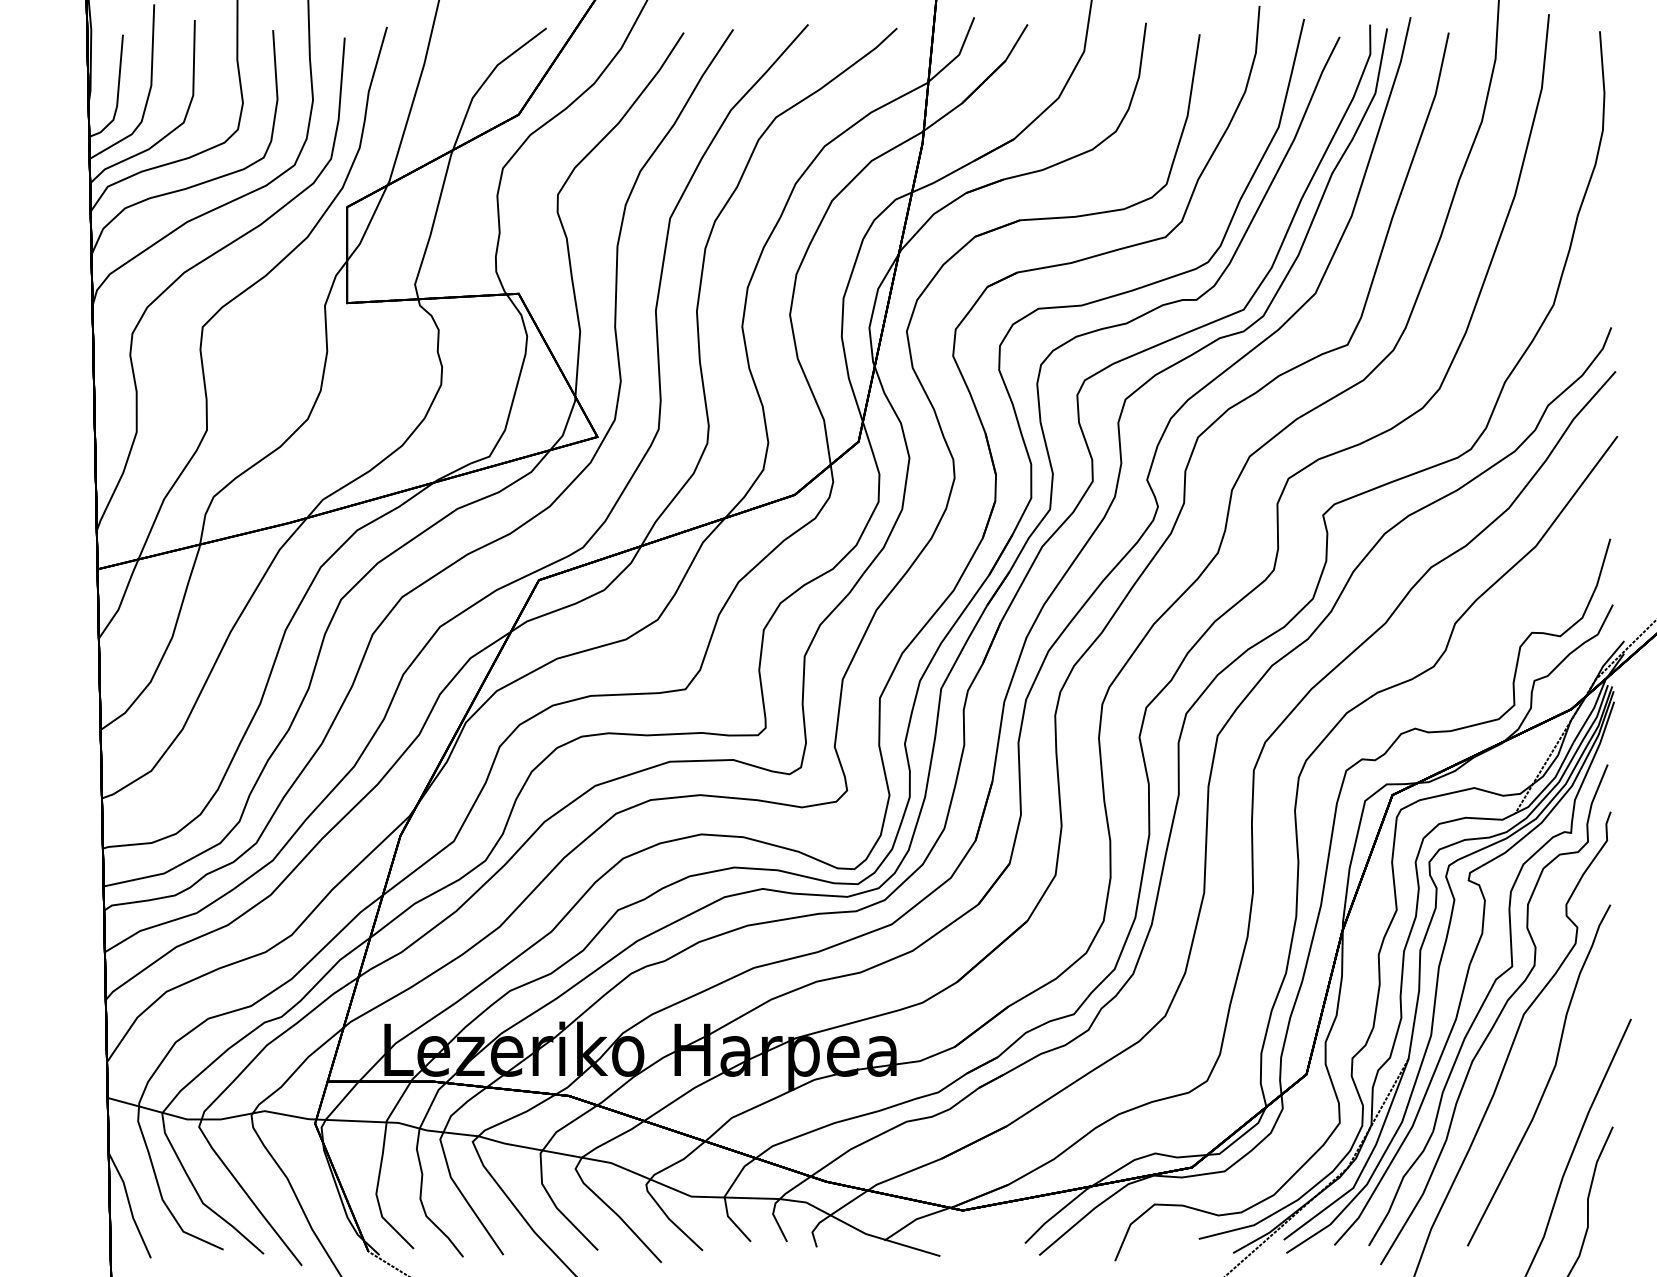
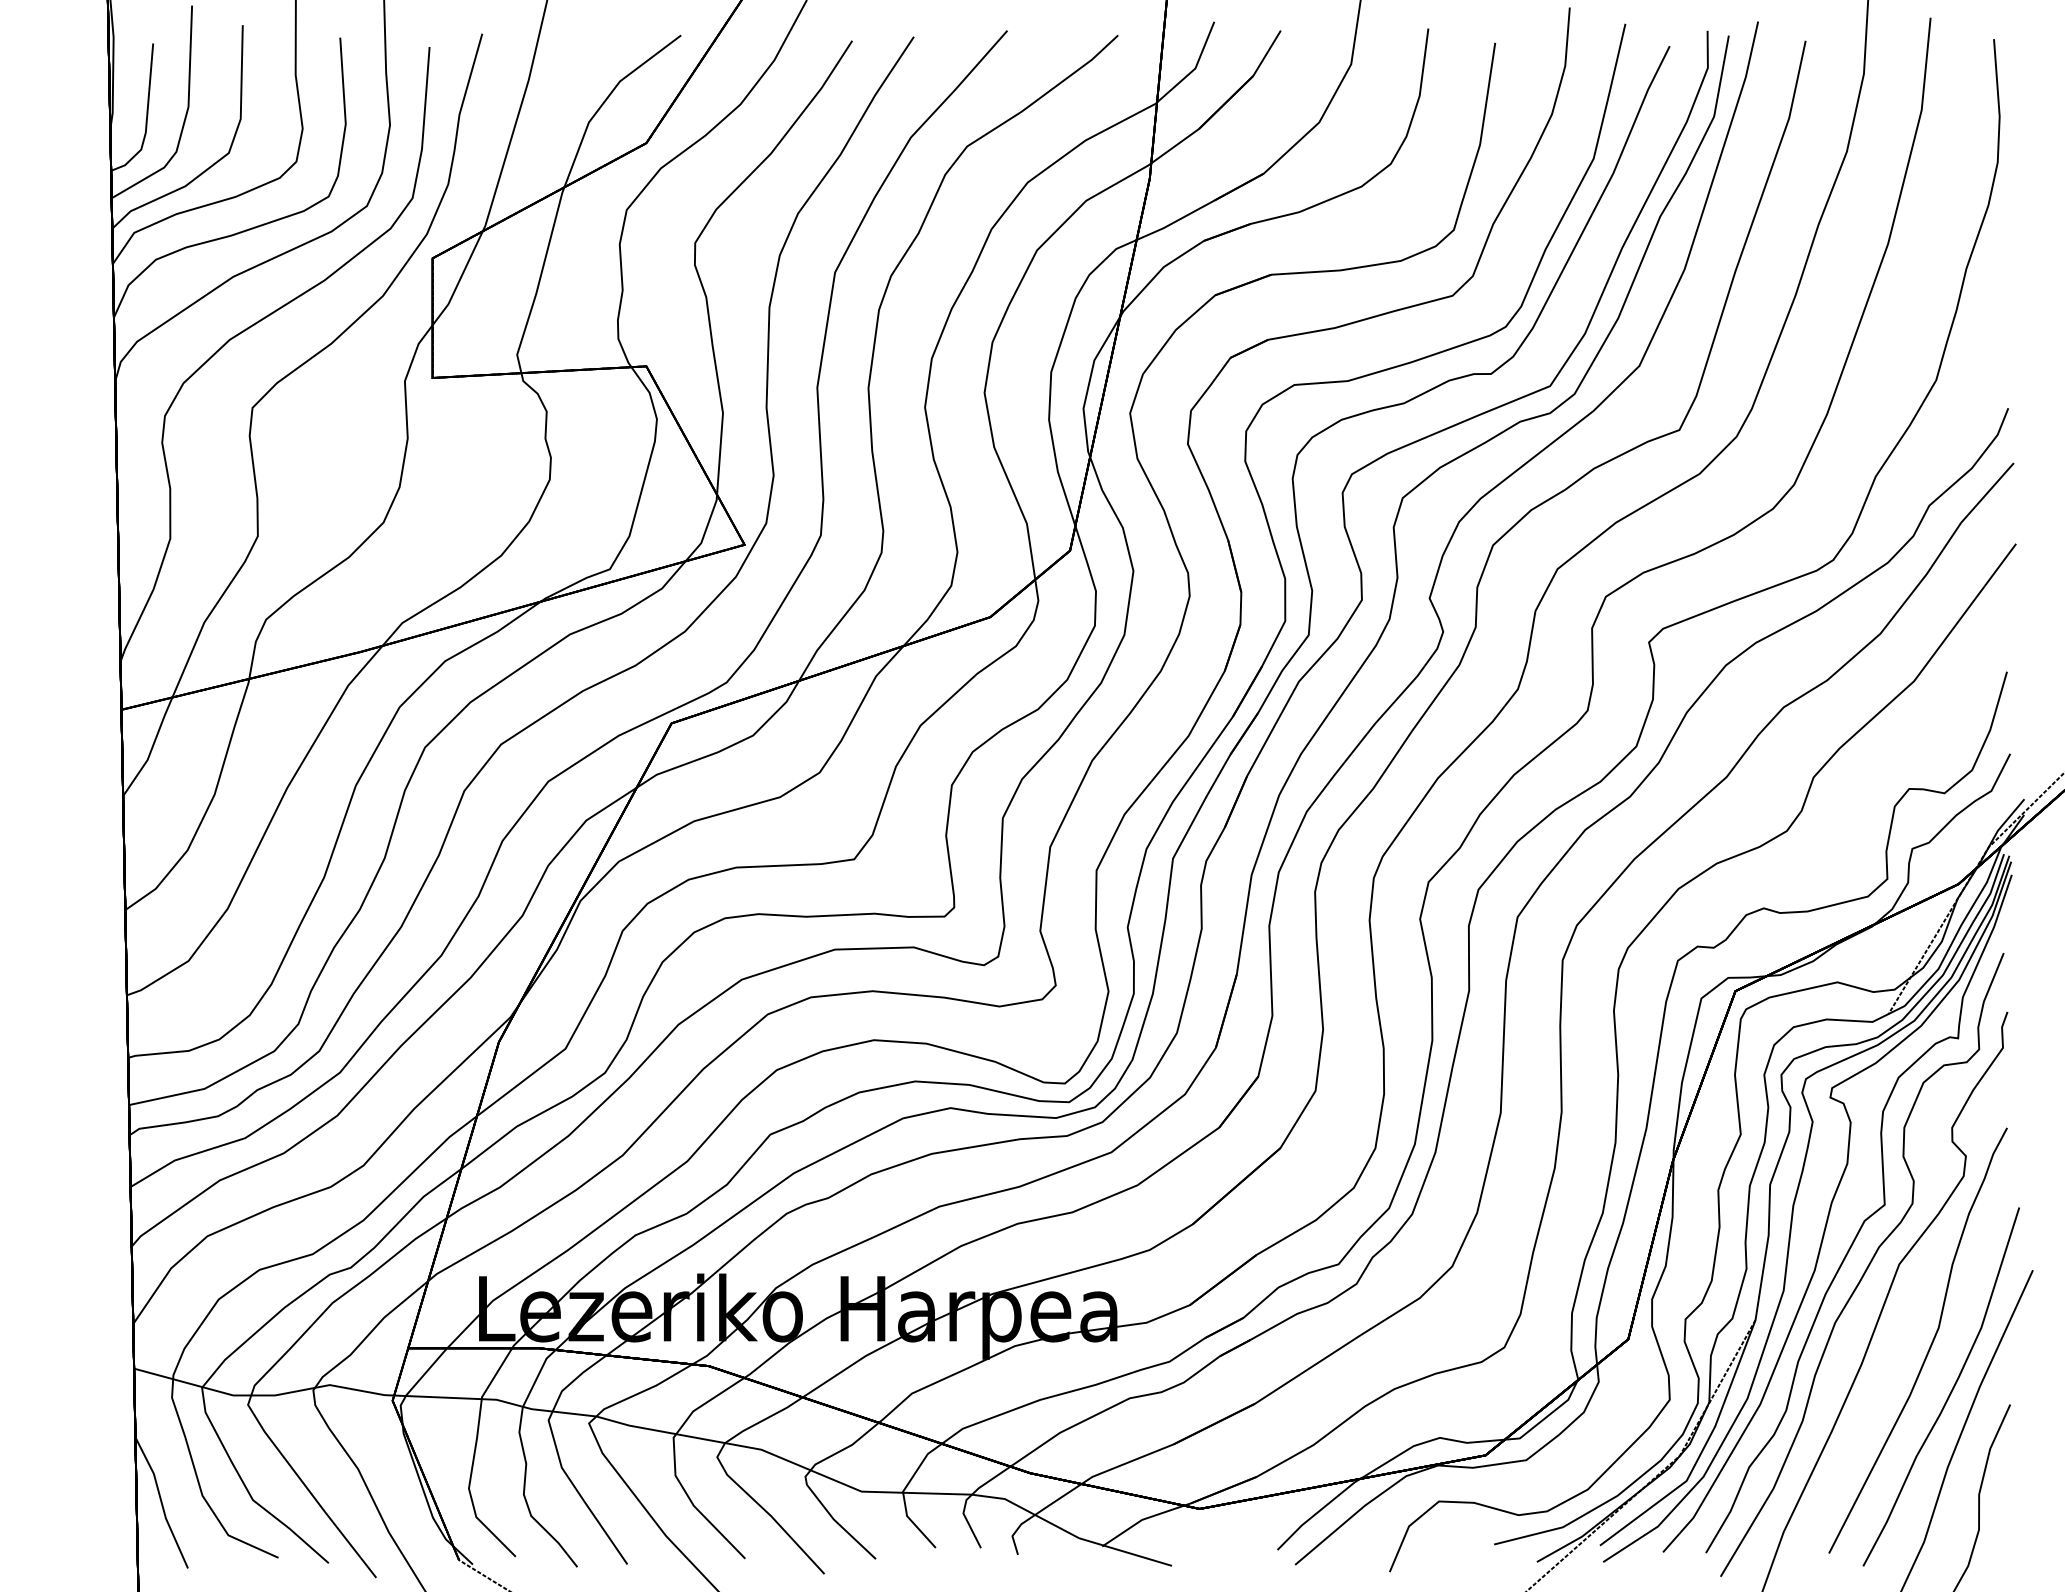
curve: (1564, 1116) -> (1949, 1391), added

